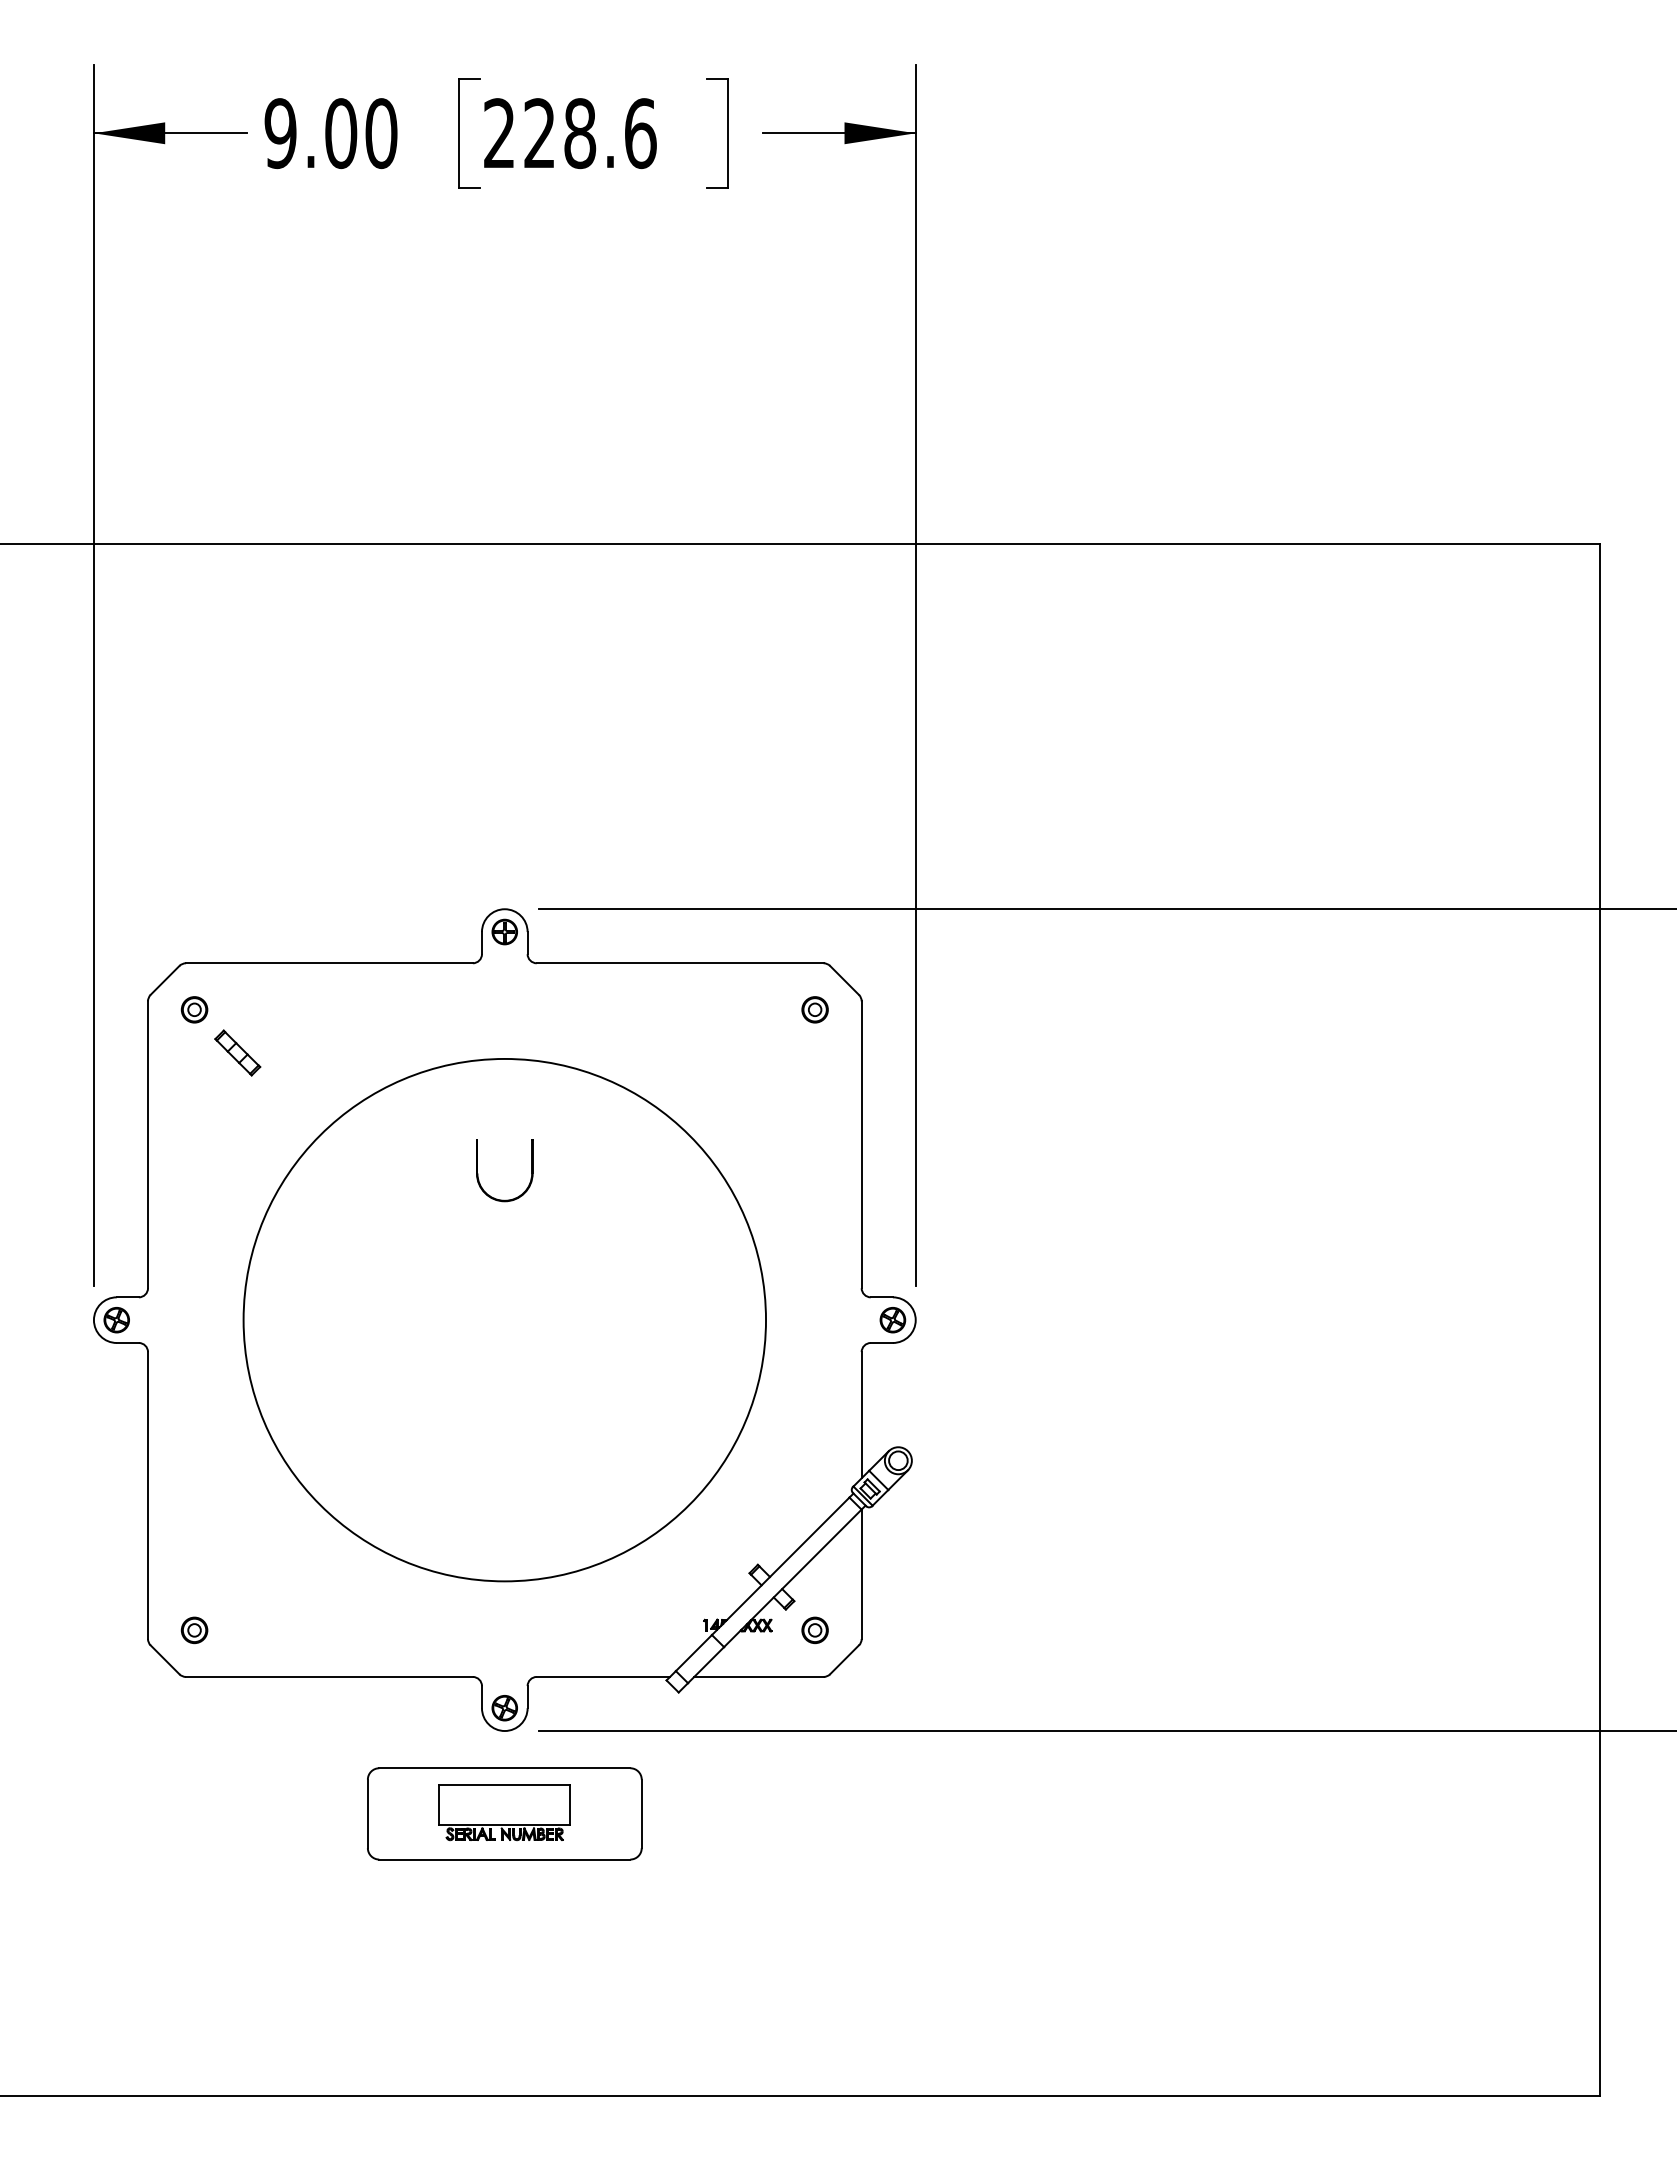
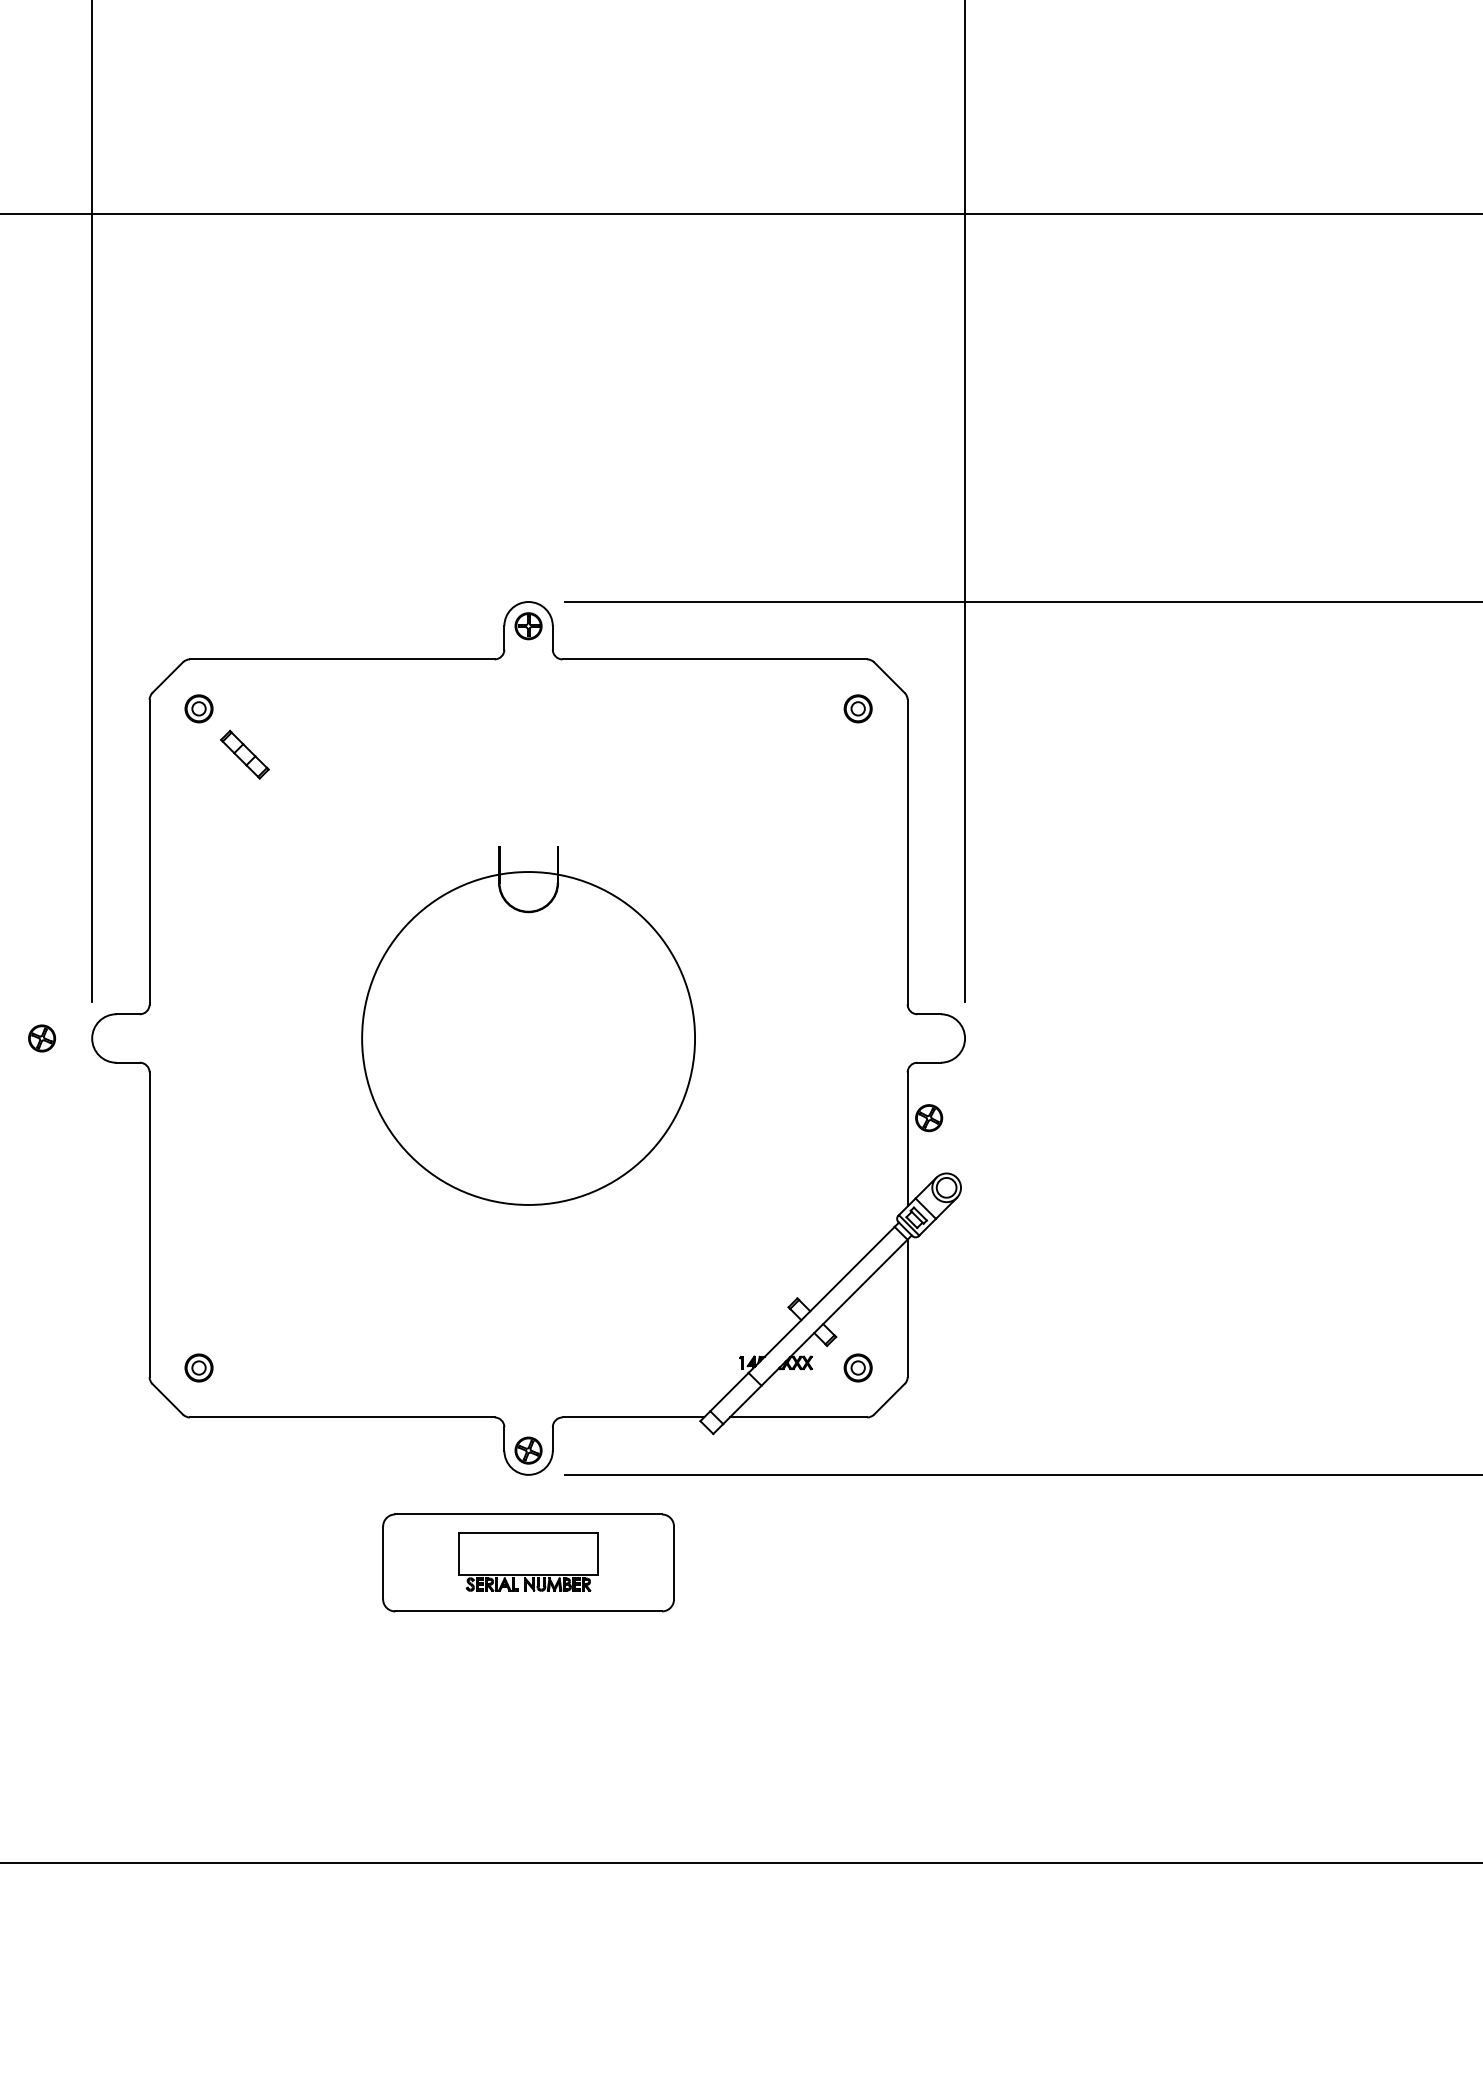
circle: (504, 1319) -> (528, 1037), size x0.6
part: (116, 1320) -> (41, 1038), moved
part: (892, 1320) -> (928, 1118), moved

